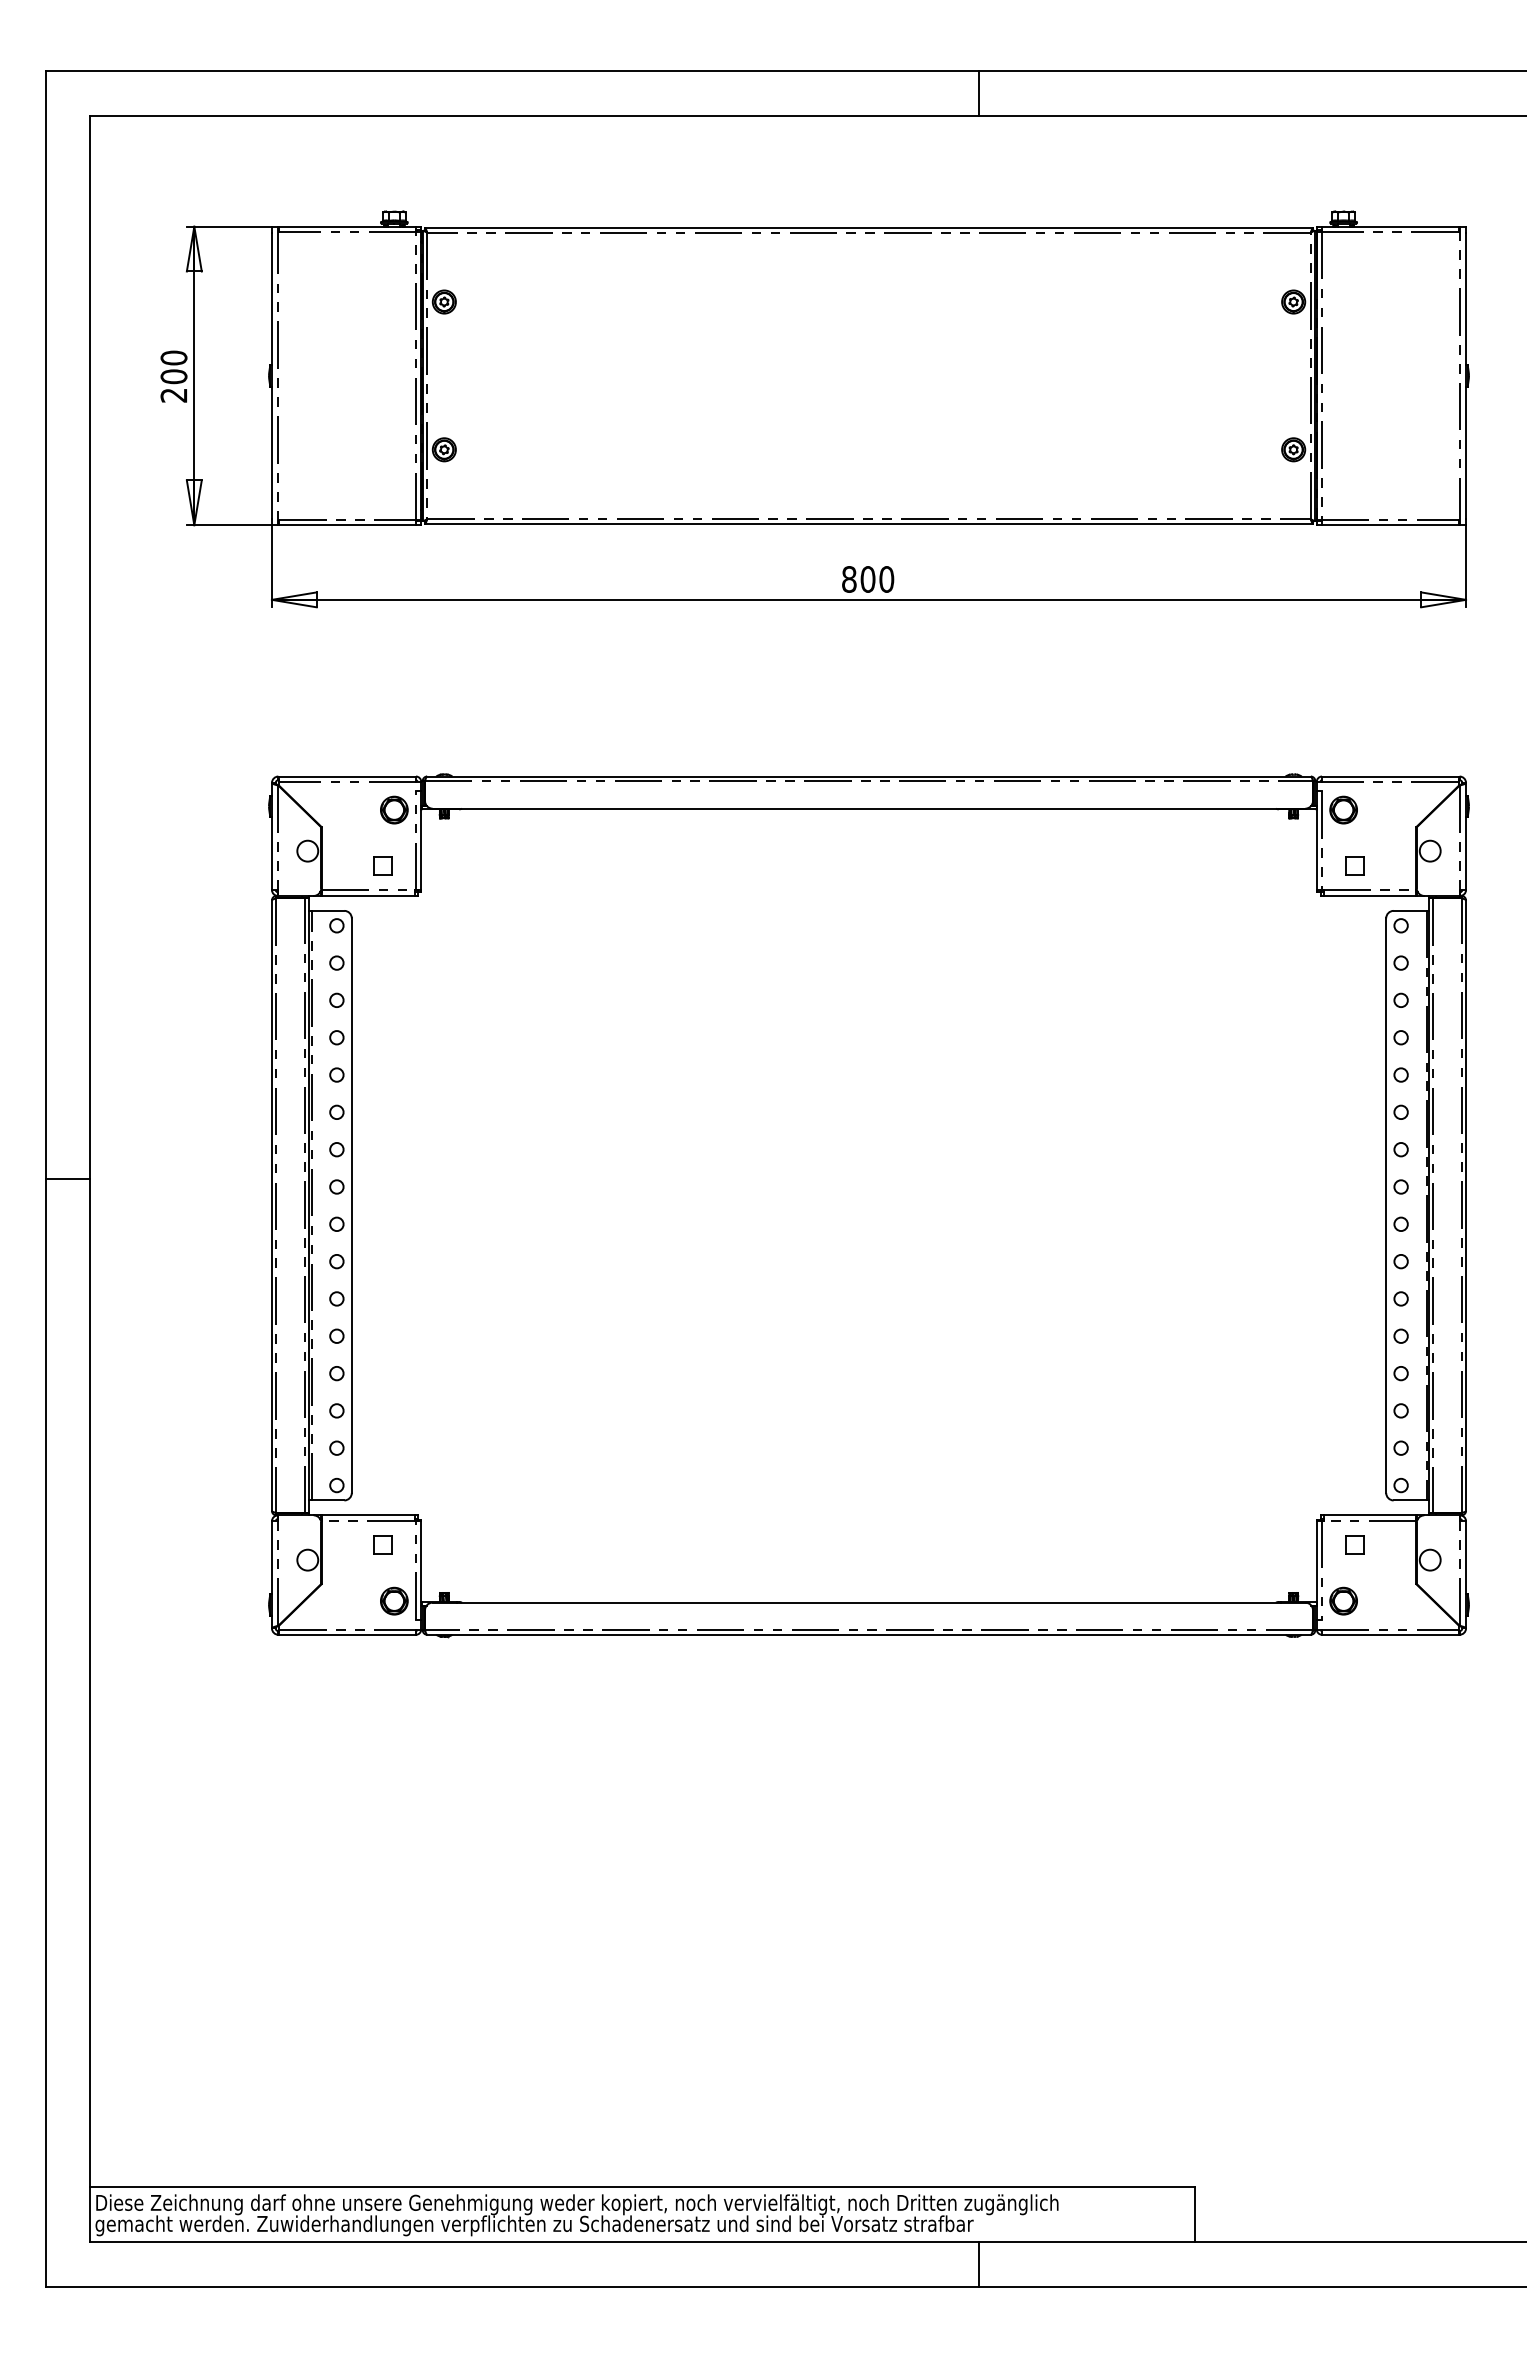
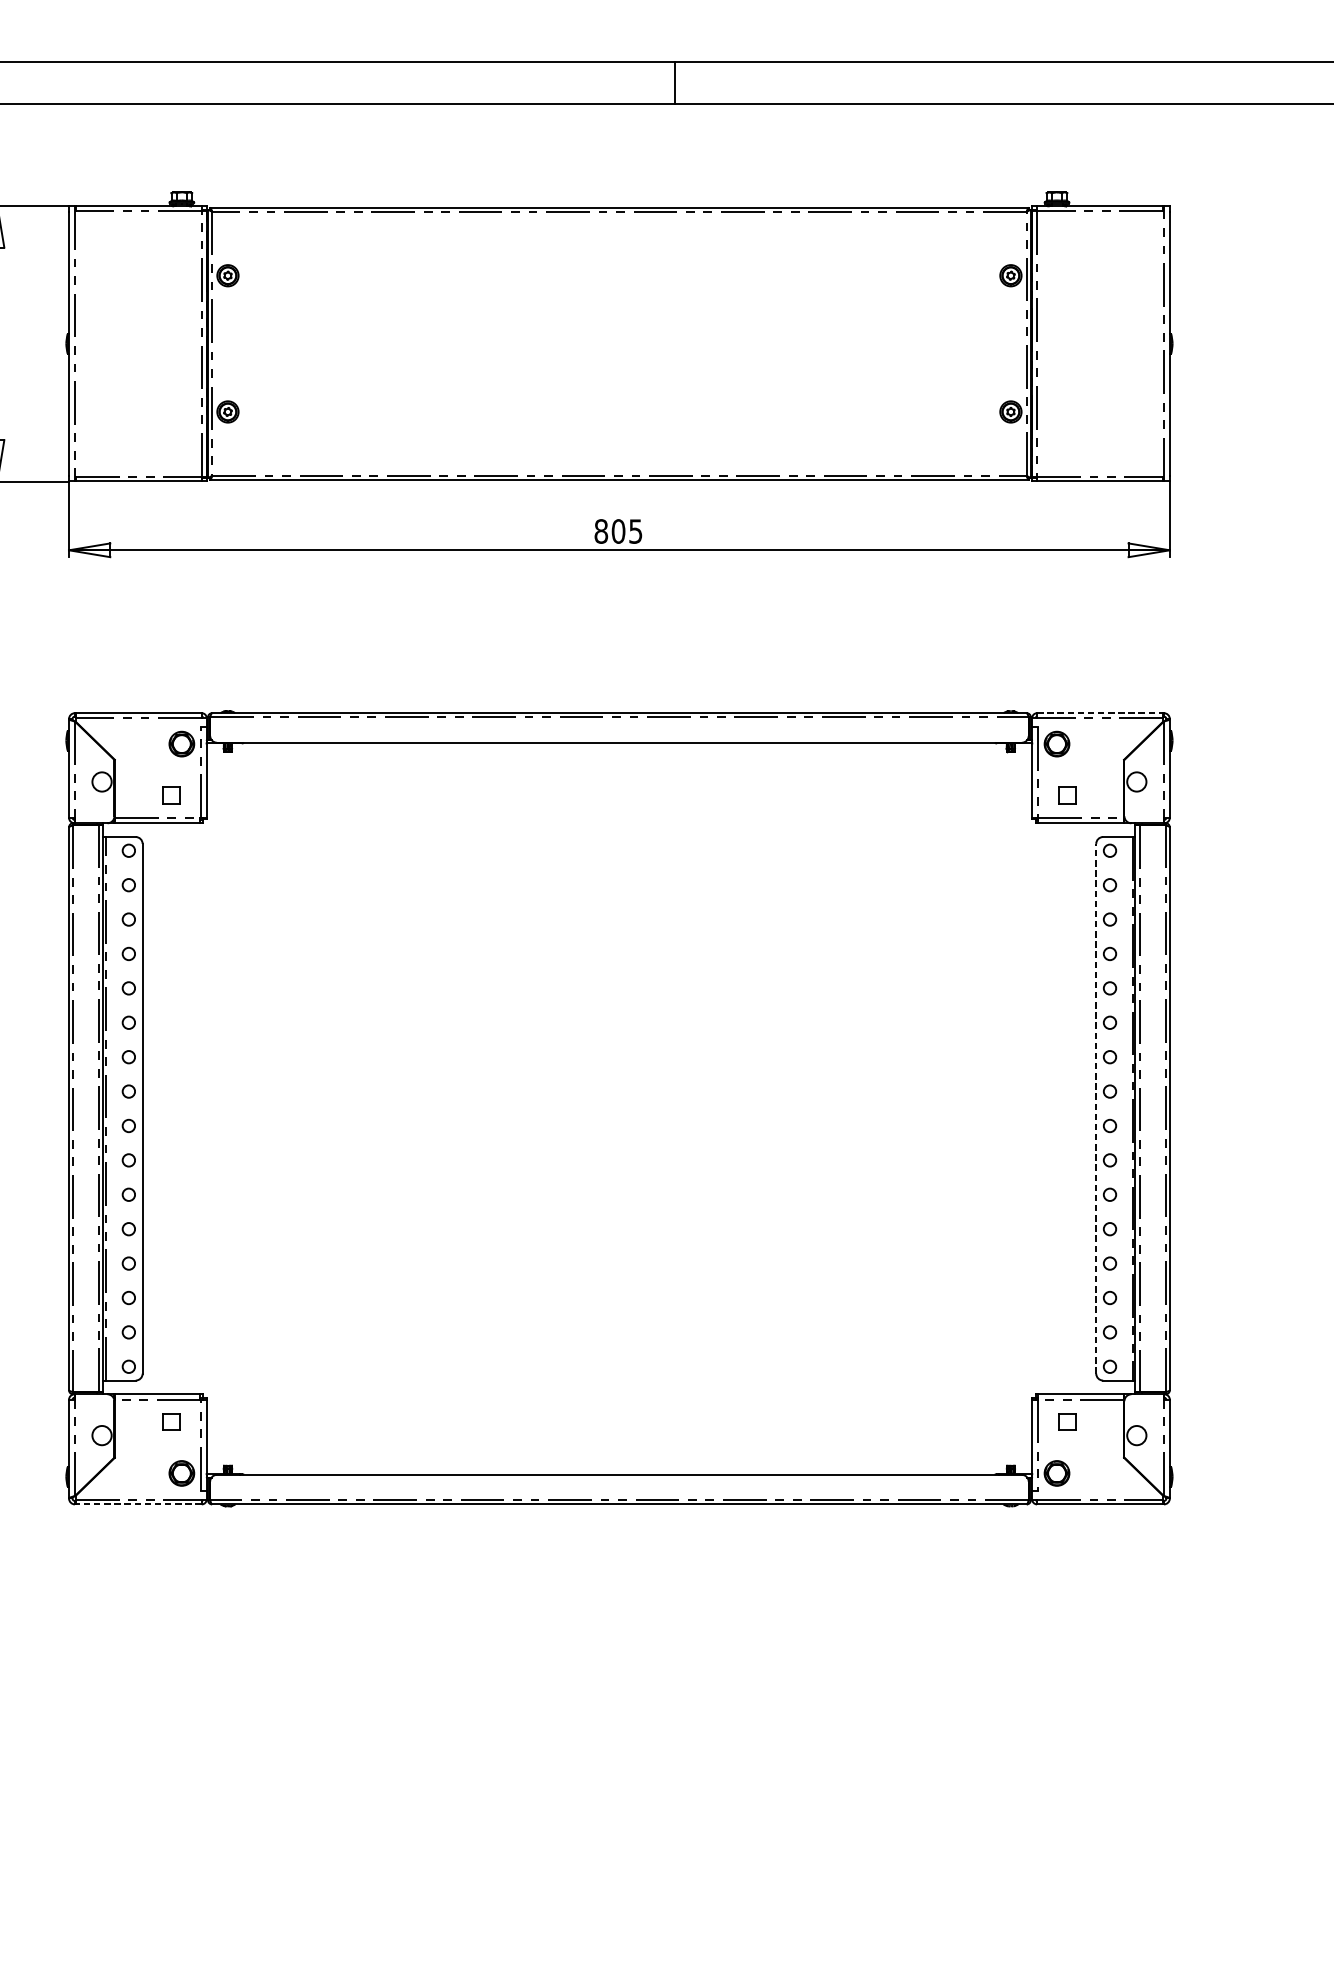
line: (978, 92) -> (675, 82), moved
text: (886, 579) -> (635, 531), 800 -> 805
line: (1390, 776) -> (1100, 713), solid -> dashed
line: (1386, 1205) -> (1096, 1108), solid -> dashed
line: (347, 1634) -> (138, 1504), solid -> dashed

